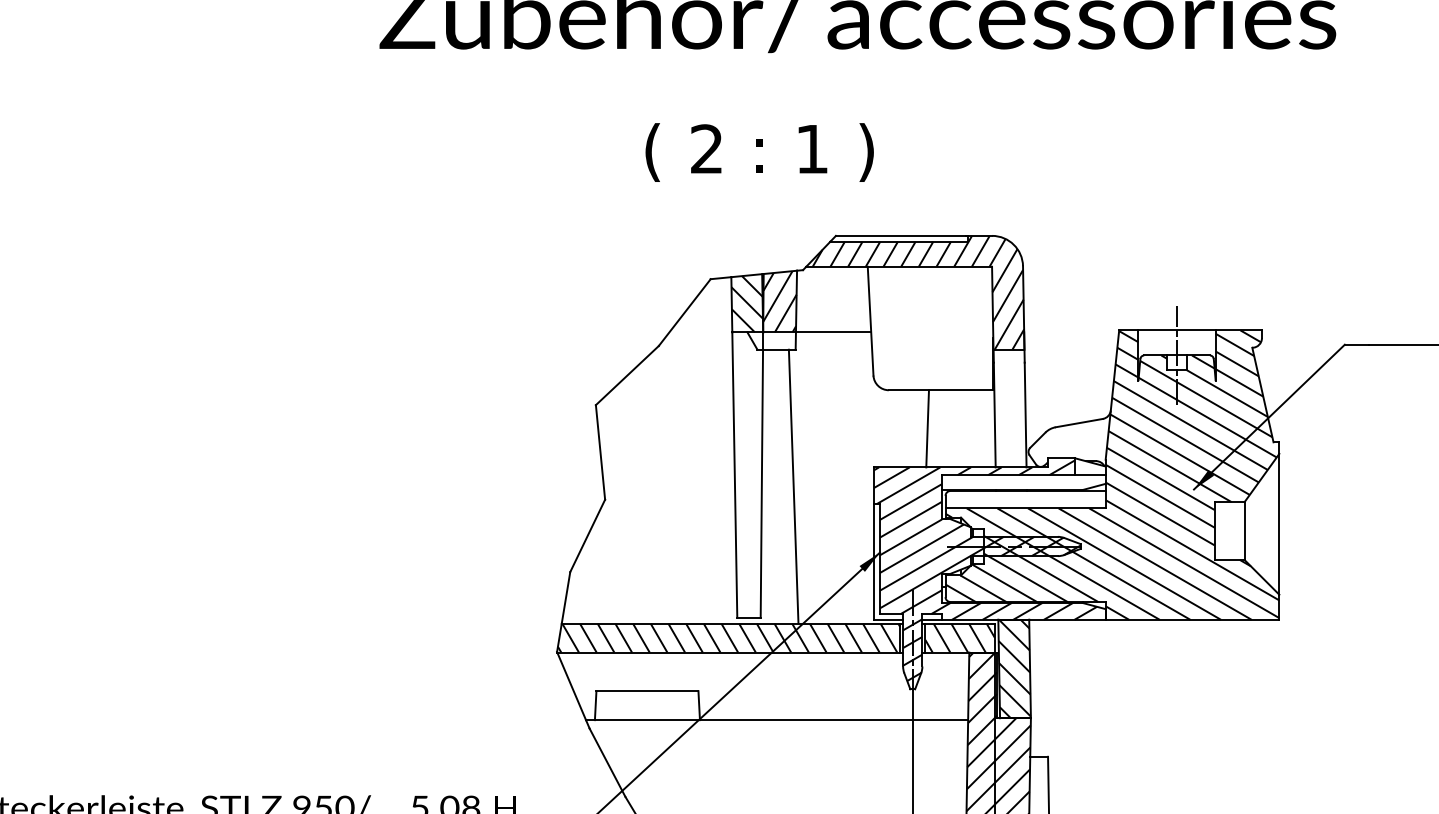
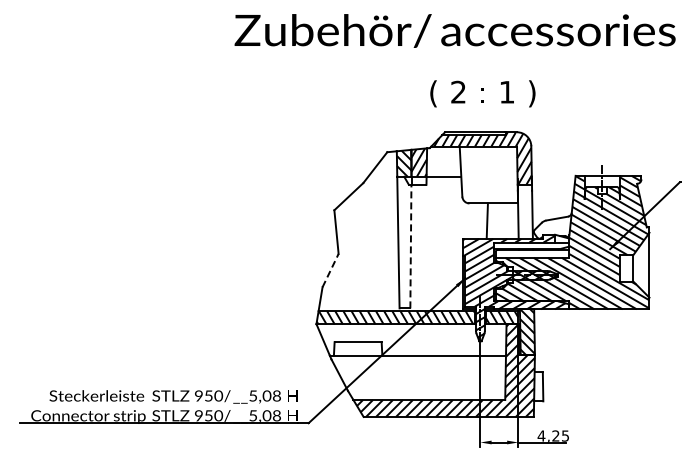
text: (758, 151) -> (482, 93), moved
line: (761, 483) -> (410, 246), solid -> dashed
line: (793, 485) -> (425, 247), removed
line: (587, 535) -> (330, 270), solid -> dashed

